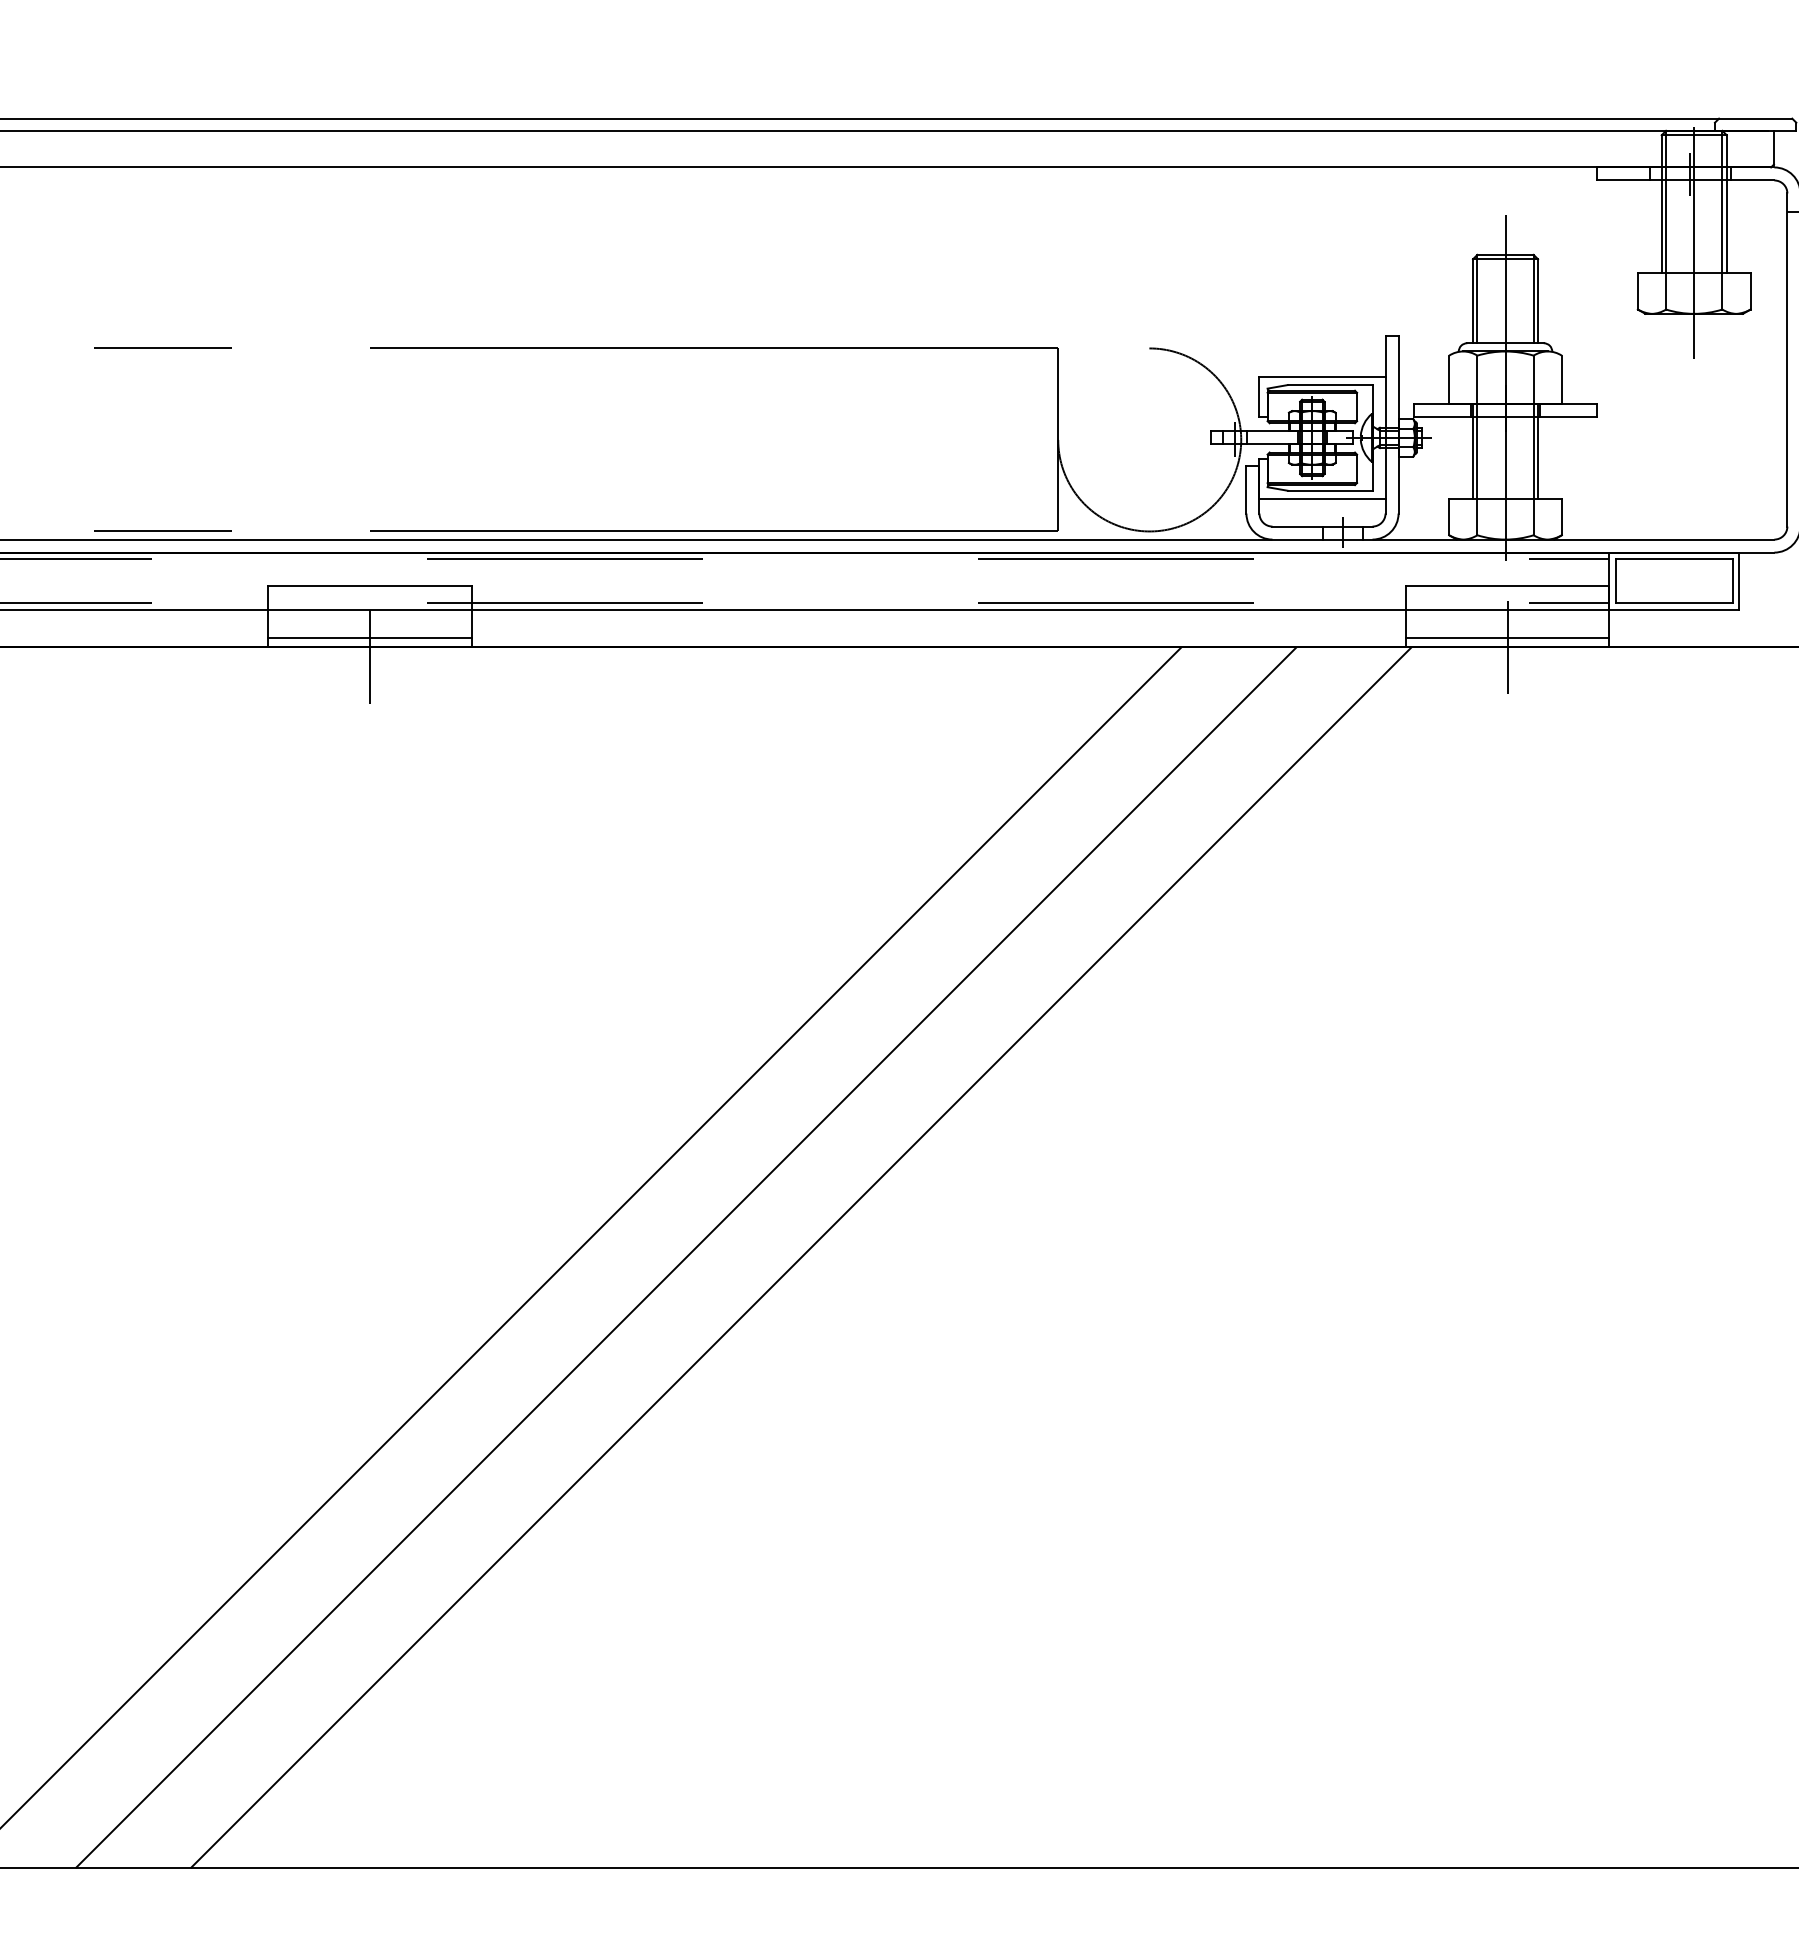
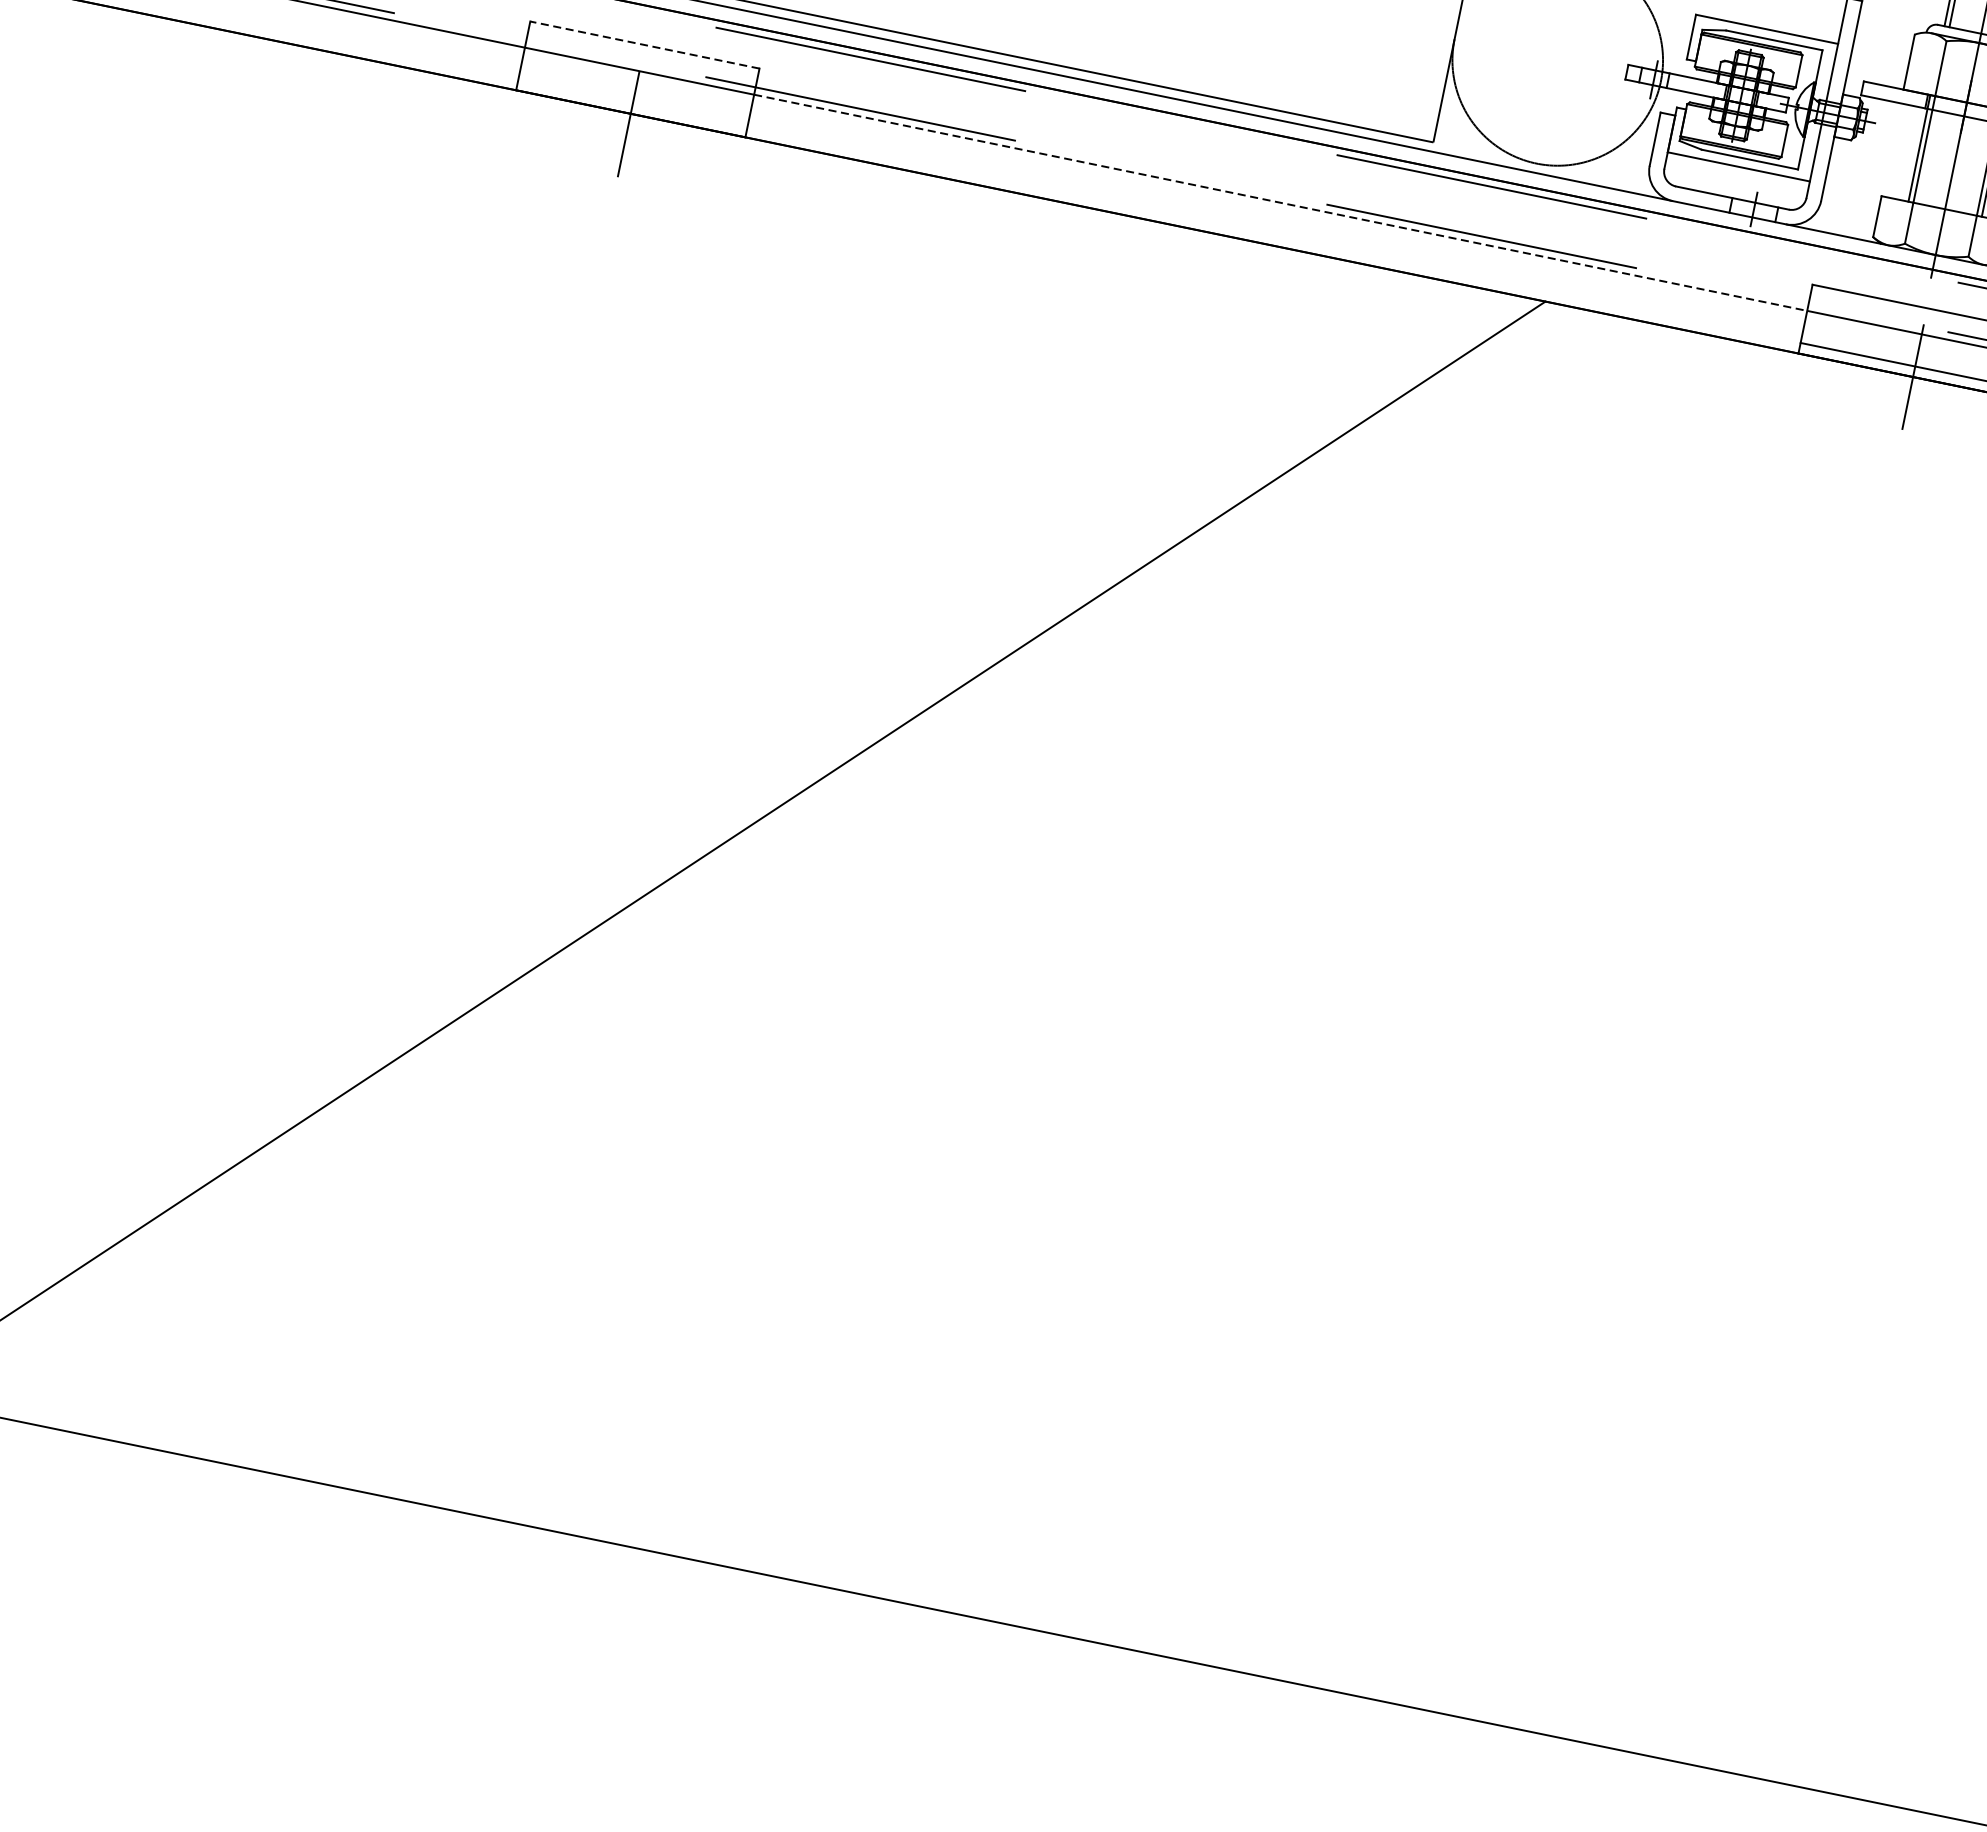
line: (369, 586) -> (644, 45), solid -> dashed
line: (939, 609) -> (1281, 202), solid -> dashed
line: (369, 638) -> (632, 103), removed
line: (686, 1257) -> (846, 874), removed
line: (801, 1257) -> (976, 901), removed

